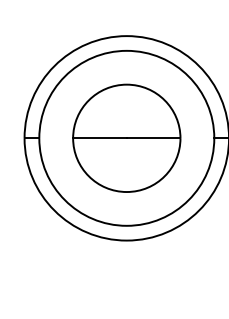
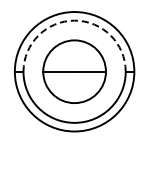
arc: (126, 50) -> (74, 20), solid -> dashed

